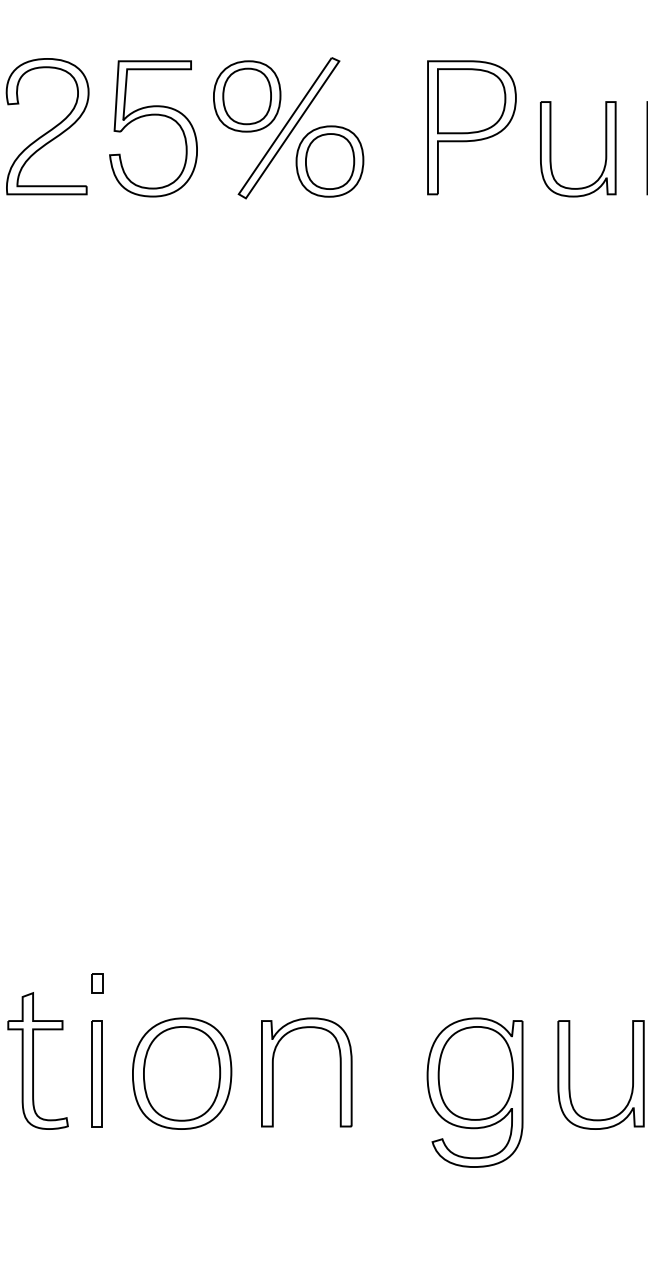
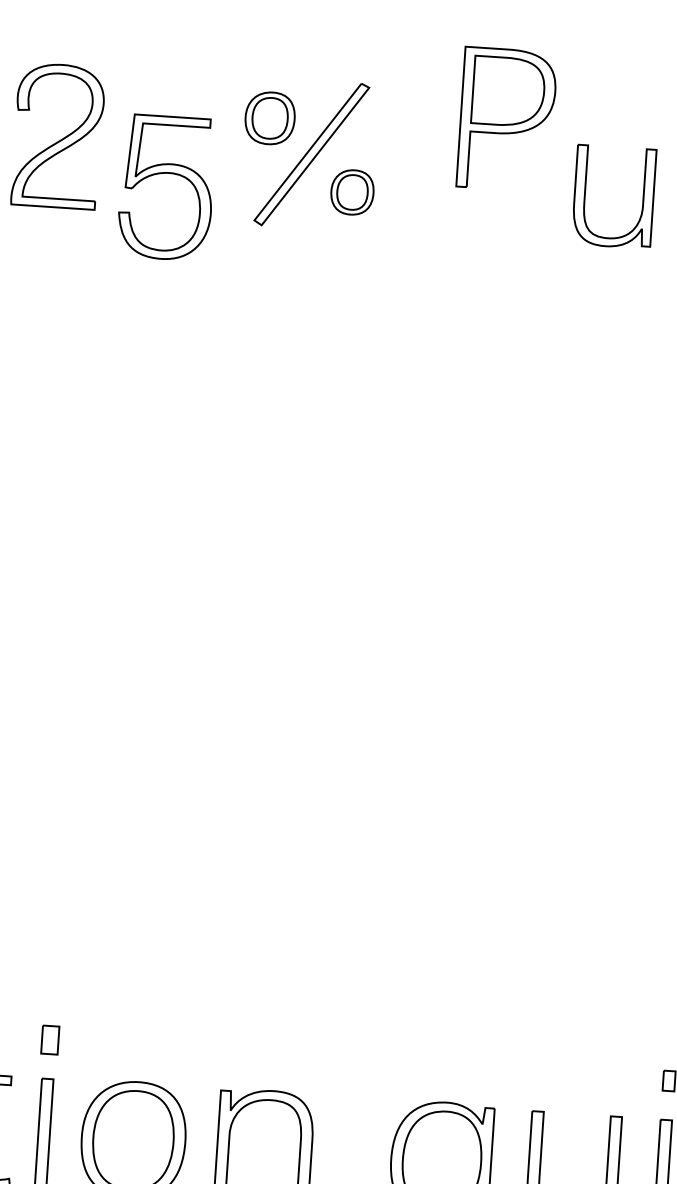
part: (247, 96) -> (270, 118), size x0.7
part: (153, 115) -> (167, 173), moved
part: (471, 127) -> (506, 119), moved
part: (329, 161) -> (351, 192), size x0.6
part: (97, 983) -> (50, 1039), size x1.4

